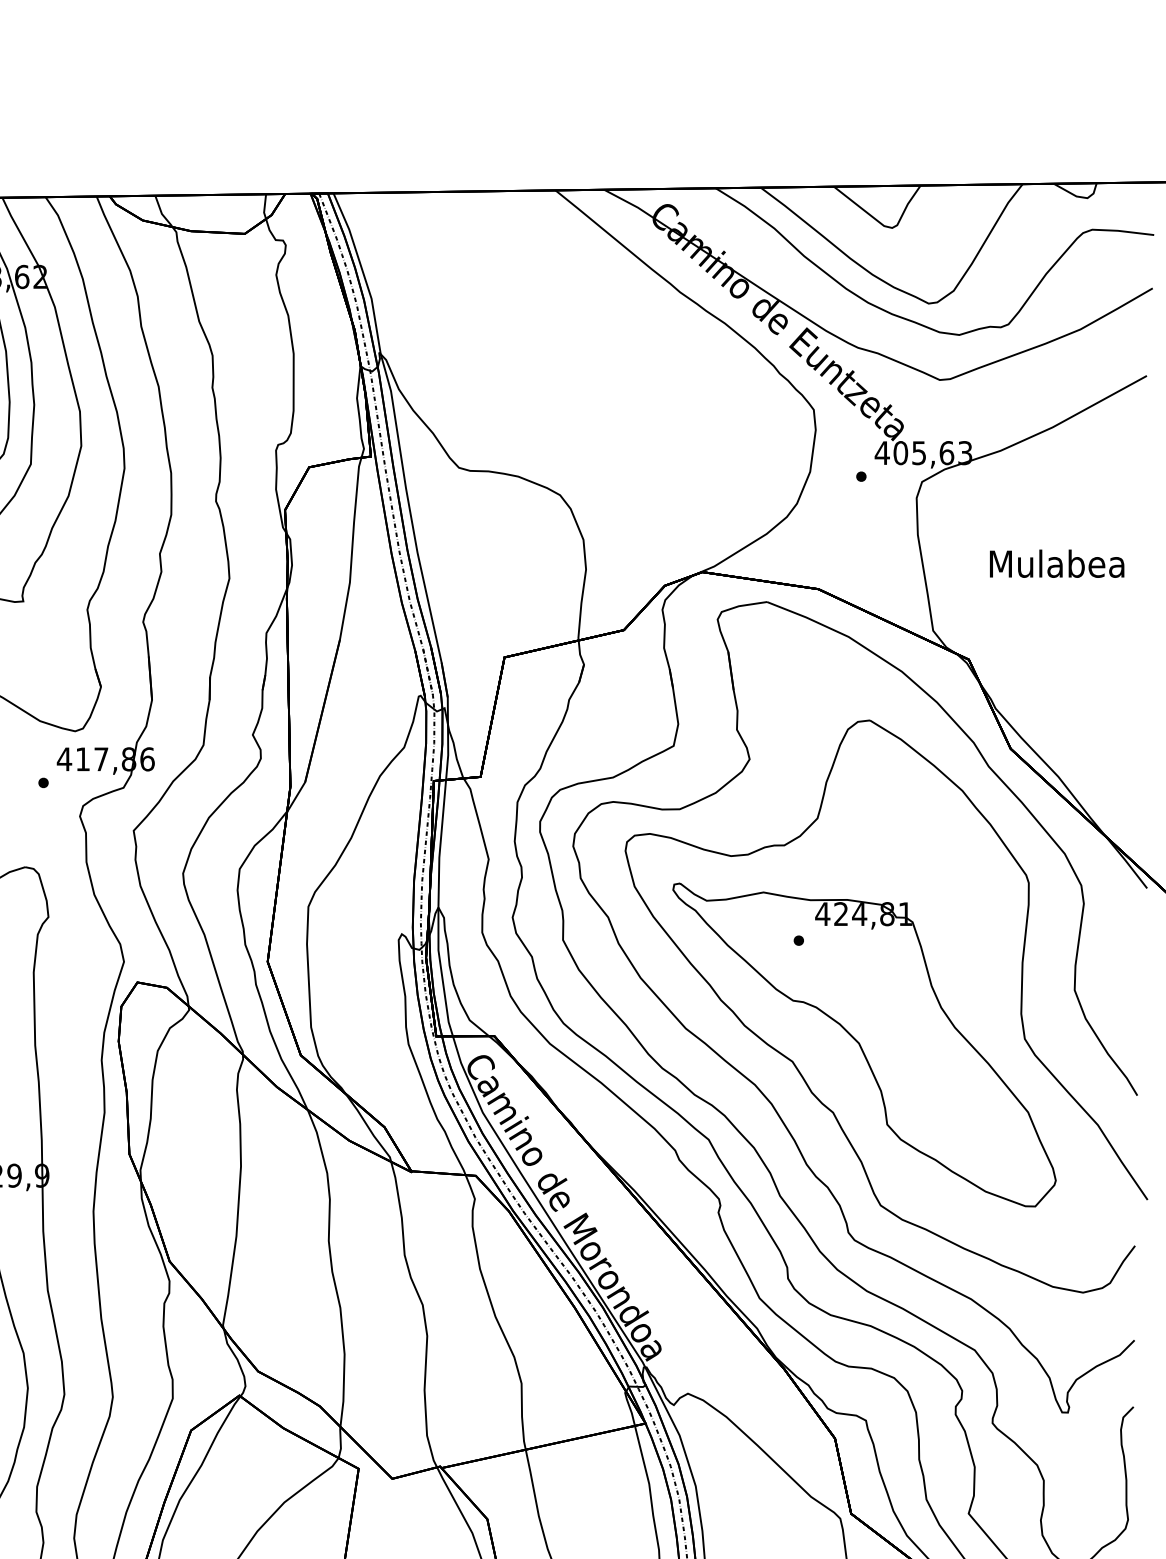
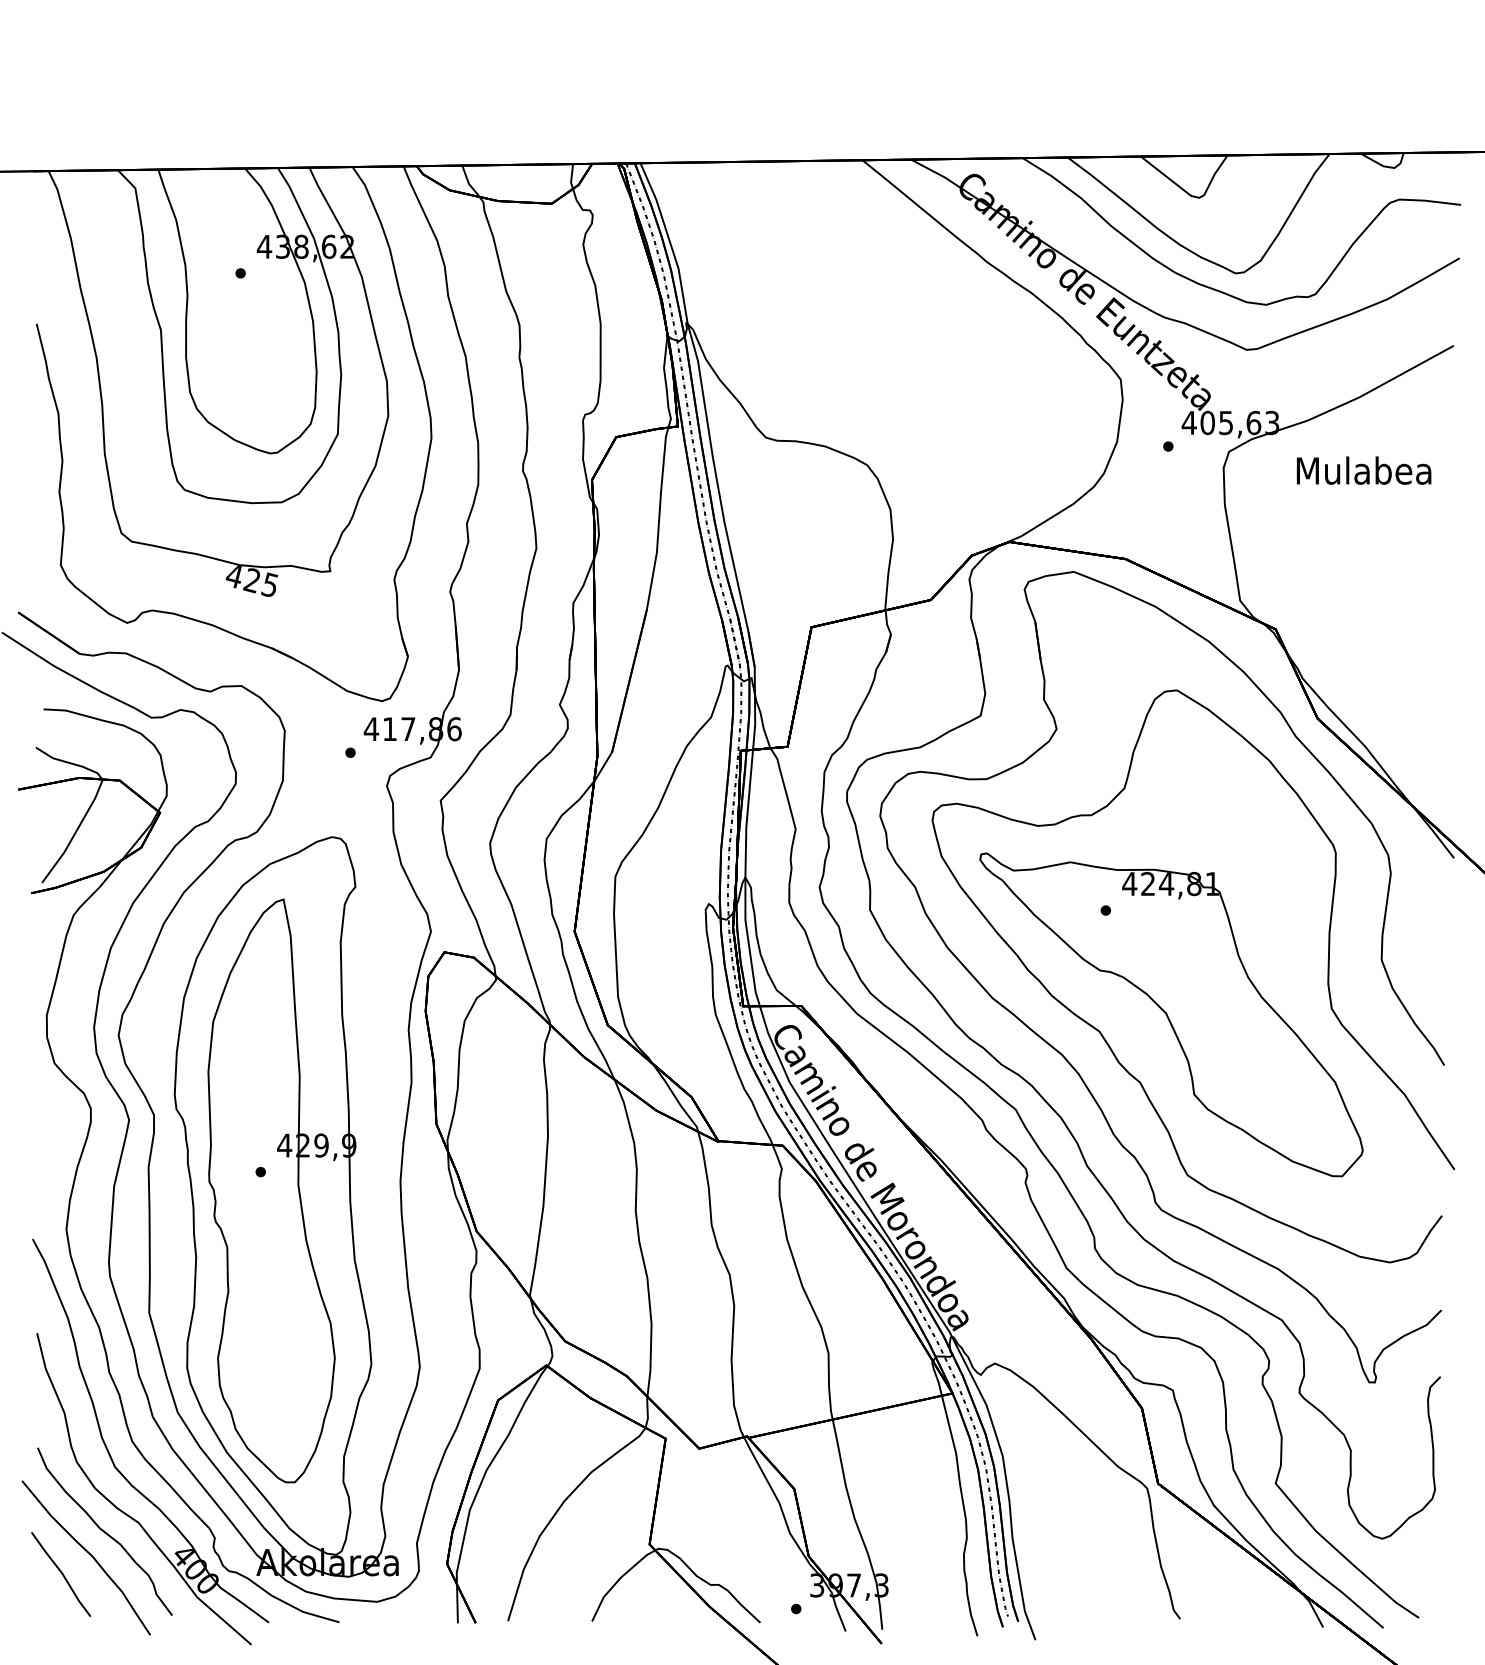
text: (1056, 563) -> (1363, 470), moved

